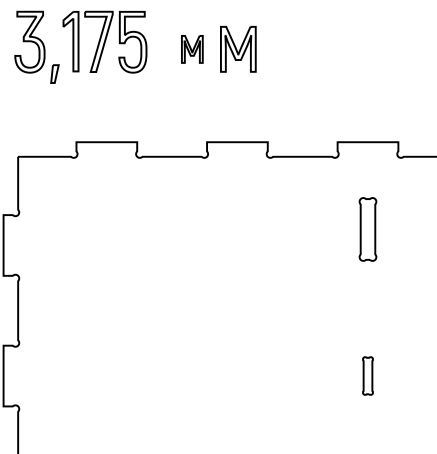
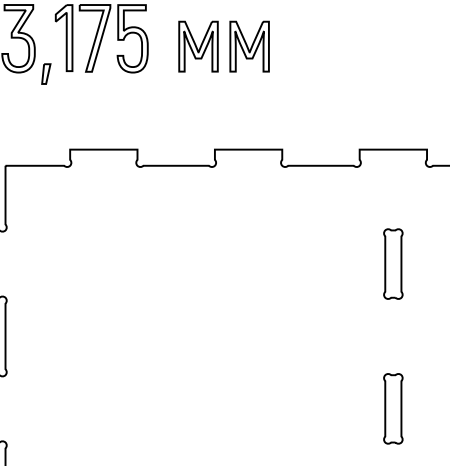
part: (192, 49) -> (198, 46), size x1.67
part: (367, 229) -> (392, 264), moved
part: (367, 375) -> (392, 408), size x1.67

